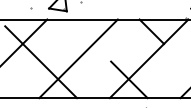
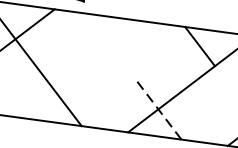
line: (78, 58) -> (91, 70), removed
line: (129, 79) -> (159, 109), solid -> dashed

